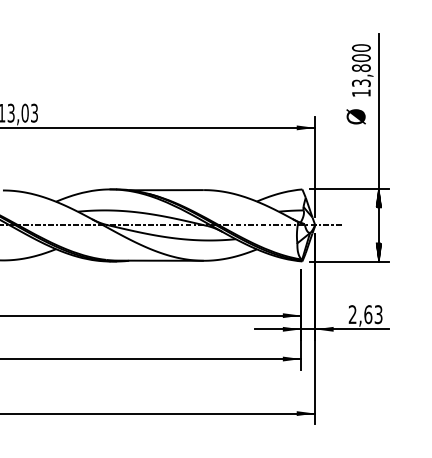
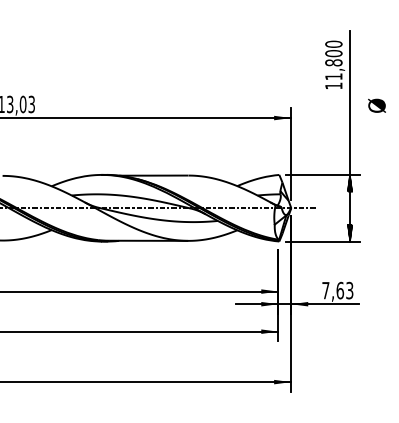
text: (360, 82) -> (333, 76), 13,800 -> 11,800
text: (355, 116) -> (376, 105), moved
text: (352, 314) -> (325, 290), 2,63 -> 7,63

